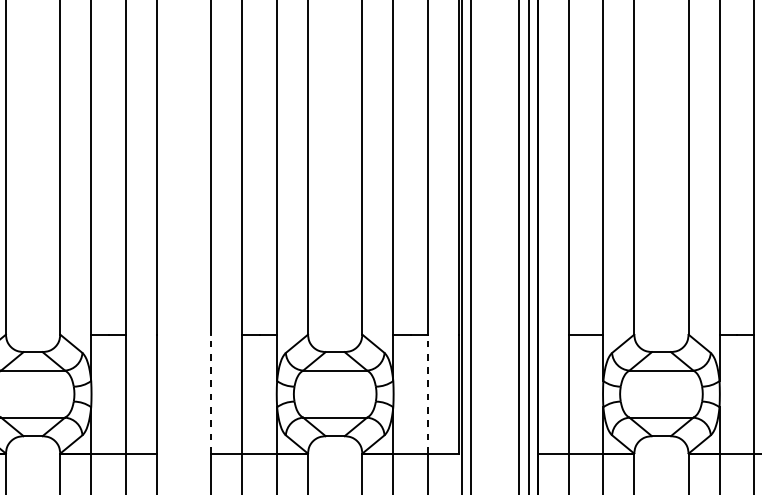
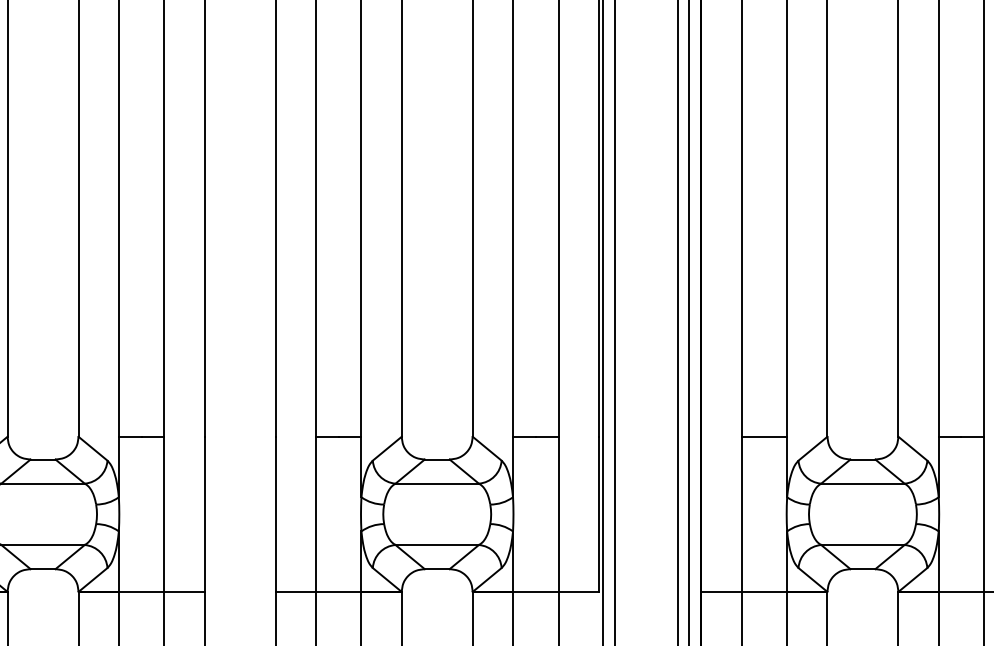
line: (211, 394) -> (275, 514), dashed -> solid
line: (428, 394) -> (558, 514), dashed -> solid

